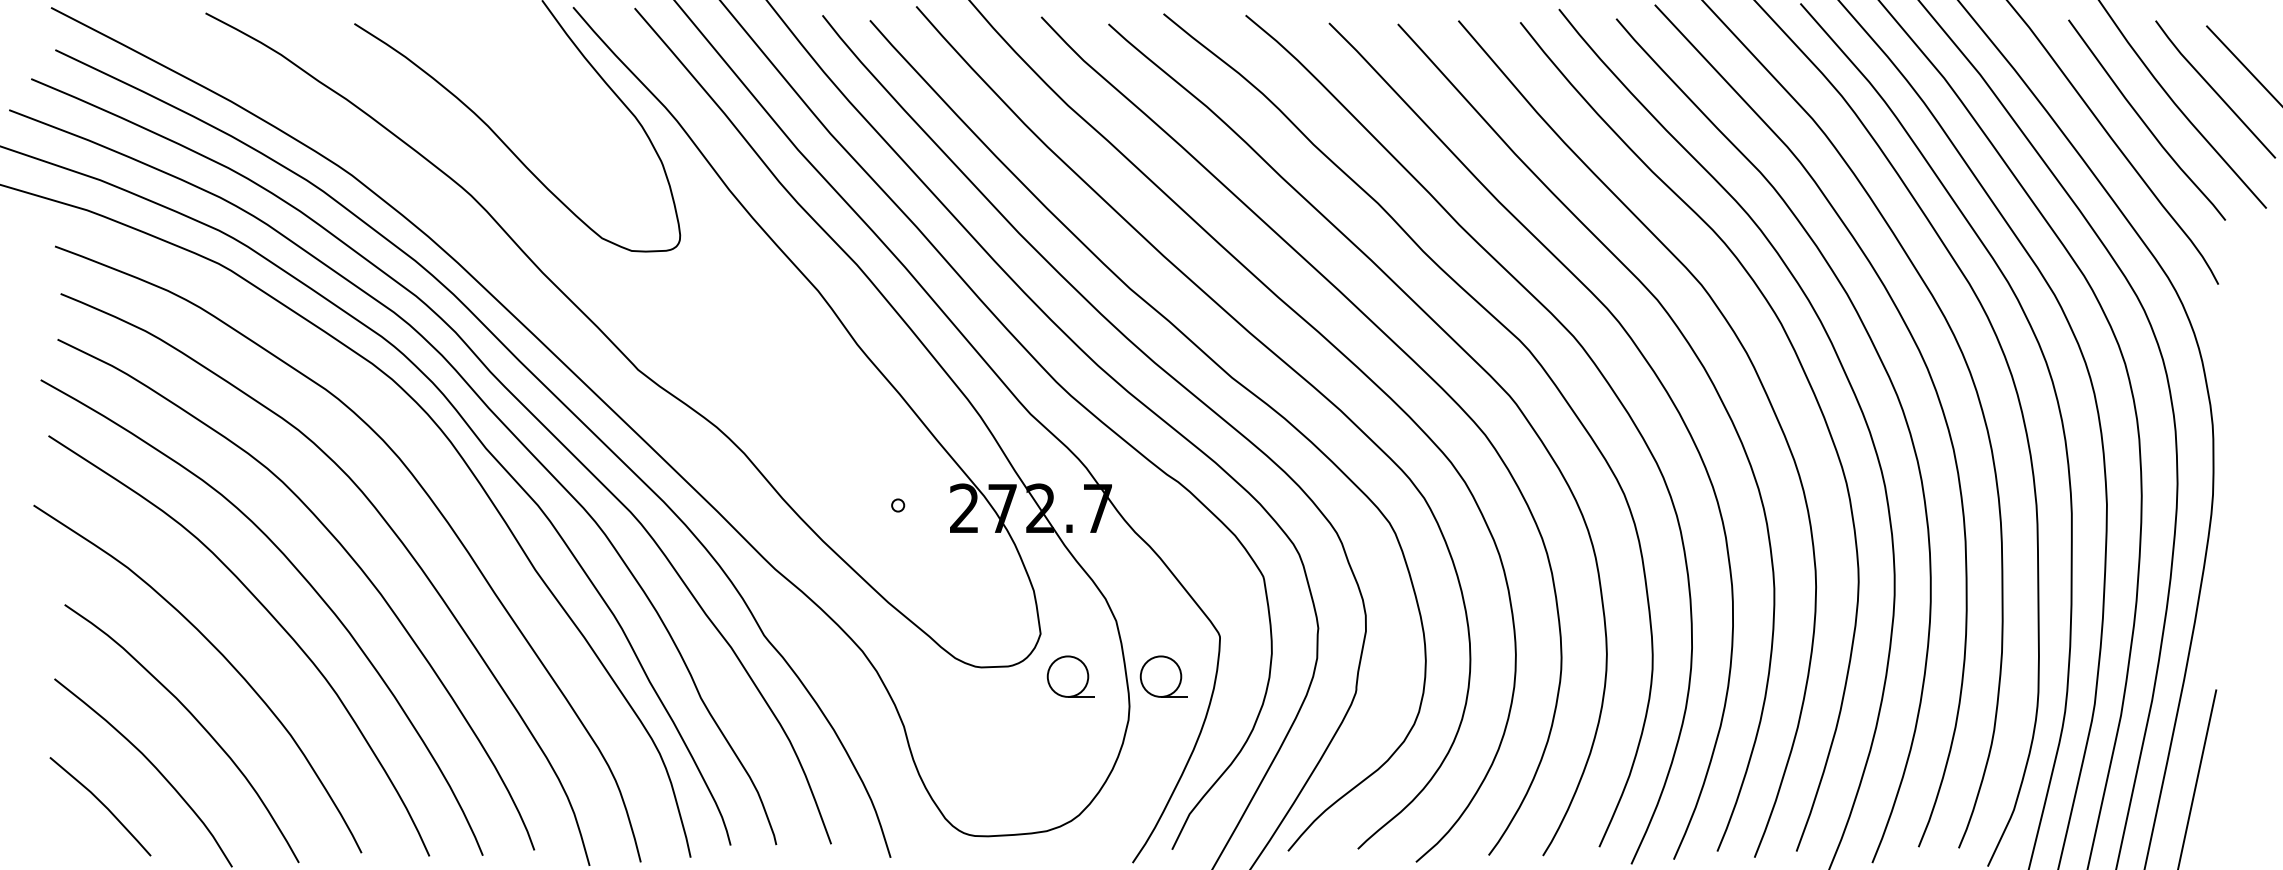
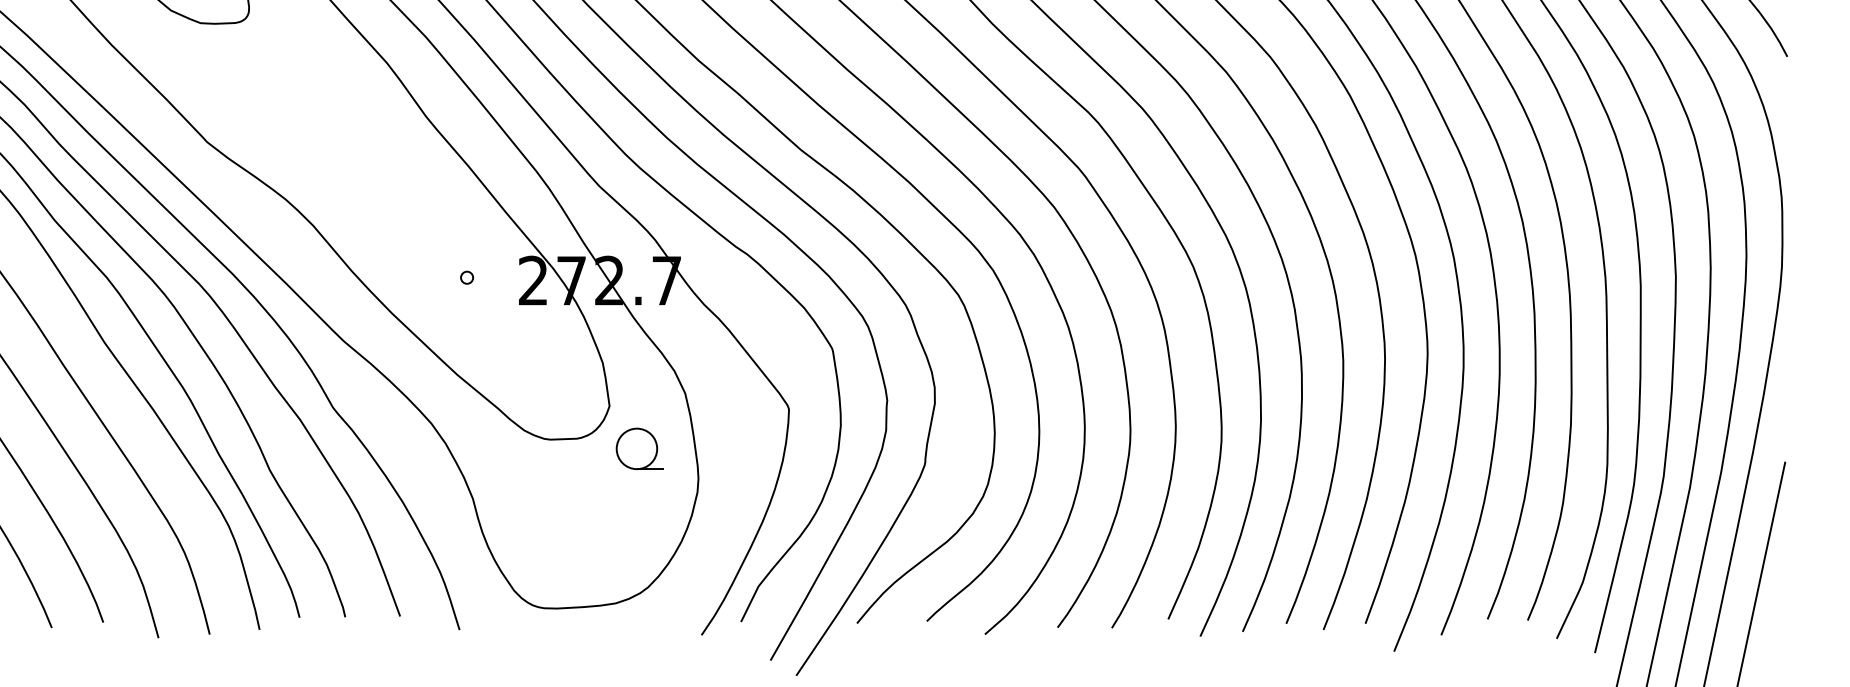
part: (1163, 676) -> (732, 448), removed

